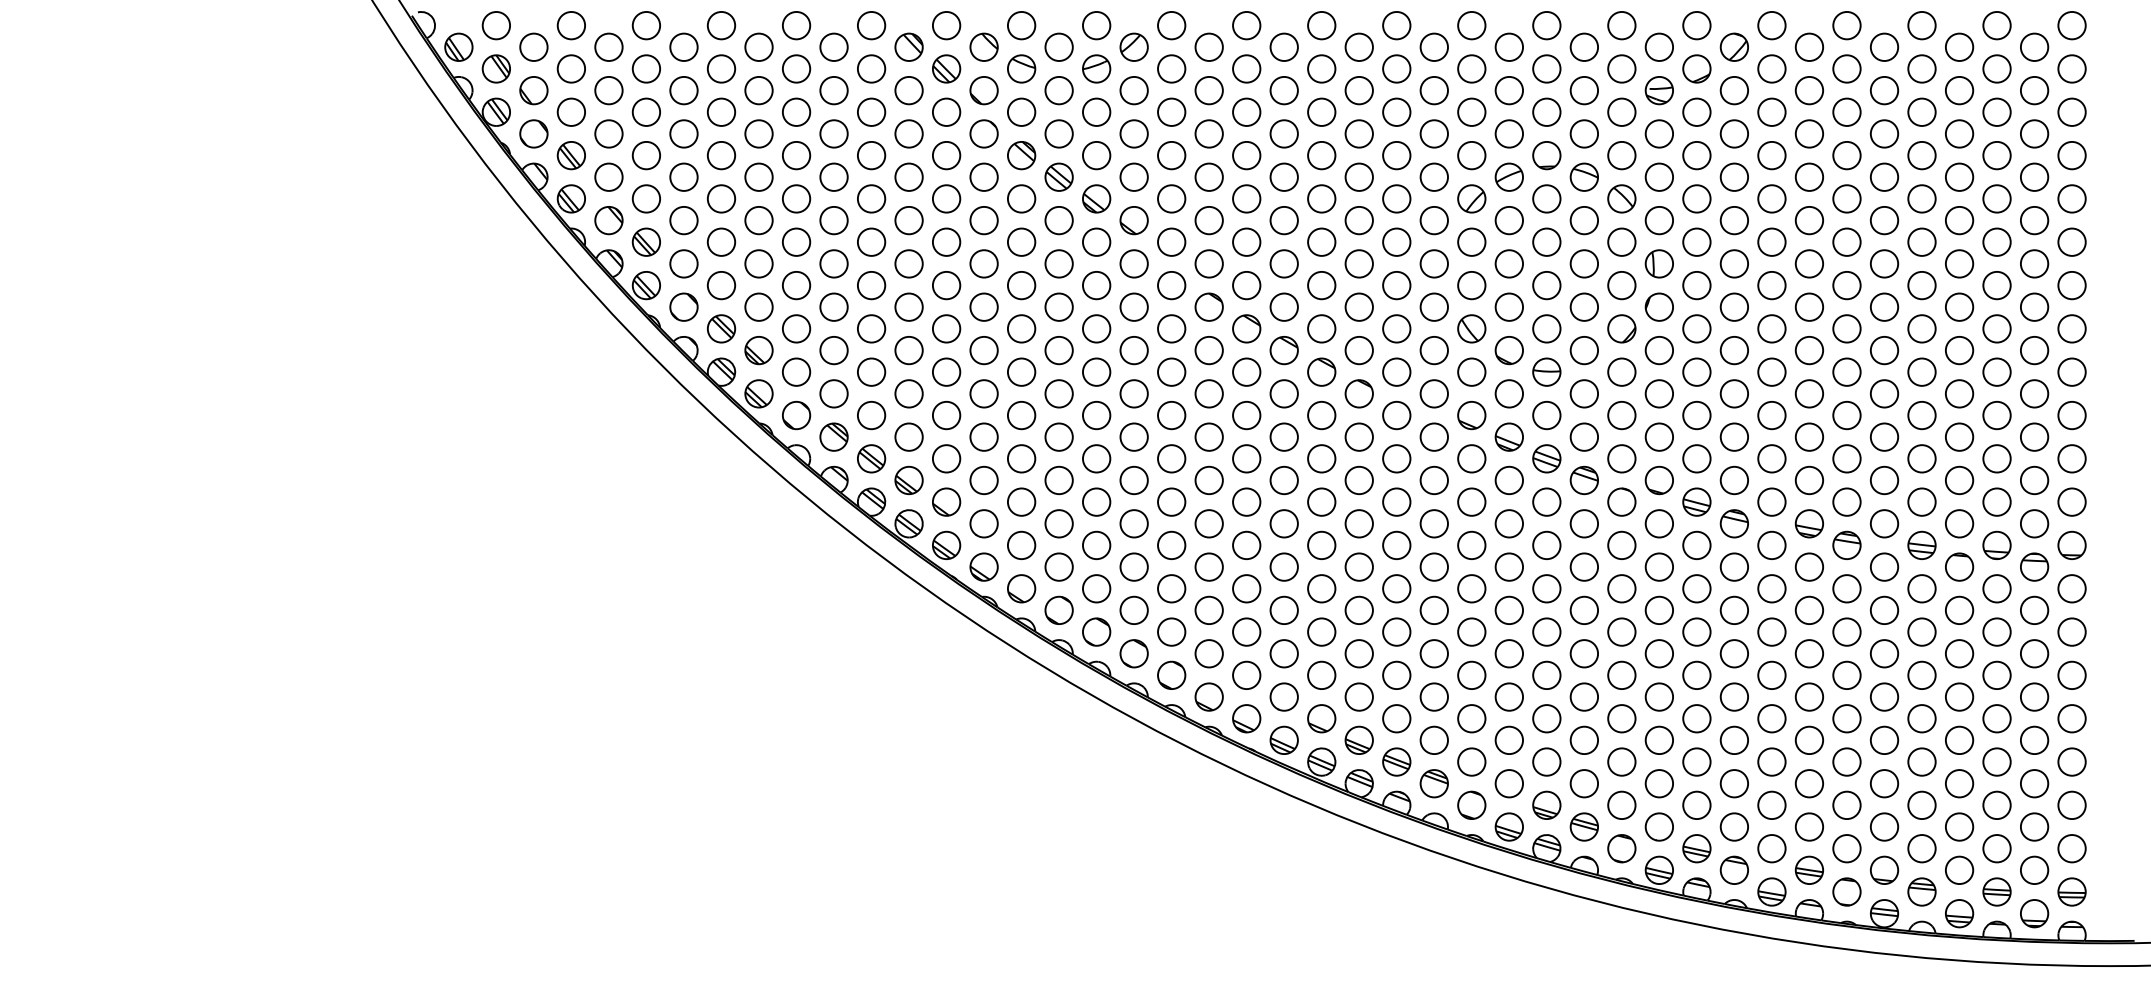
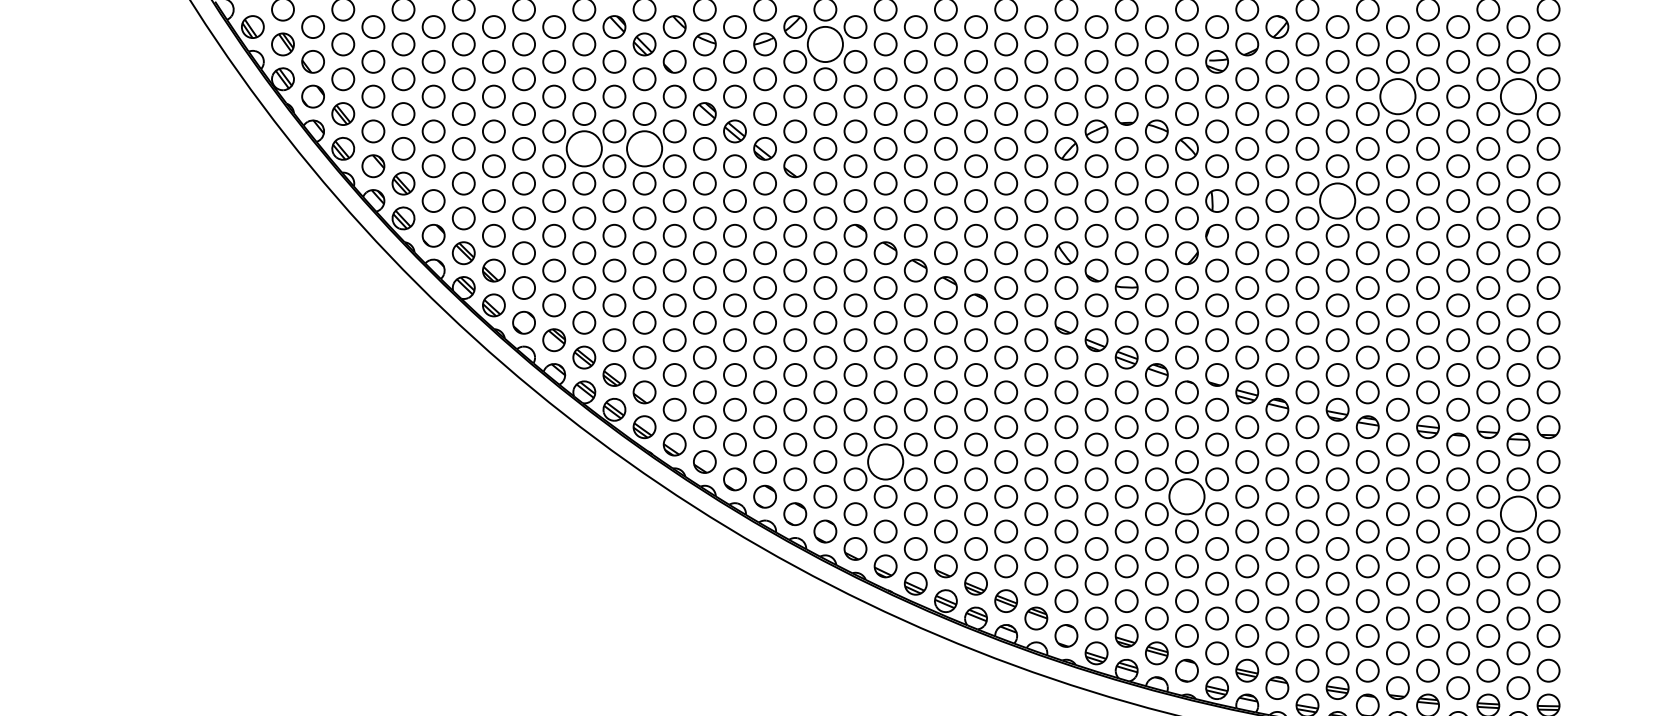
circle: (1171, 68) -> (825, 44), size x1.6
circle: (1884, 133) -> (1397, 96), size x1.6
circle: (2034, 133) -> (1518, 96), size x1.6
circle: (871, 198) -> (584, 148), size x1.6
circle: (946, 198) -> (644, 148), size x1.6
circle: (1809, 263) -> (1337, 200), size x1.6
circle: (1246, 588) -> (885, 461), size x1.6
circle: (1621, 631) -> (1186, 496), size x1.6
circle: (2034, 653) -> (1518, 513), size x1.6

